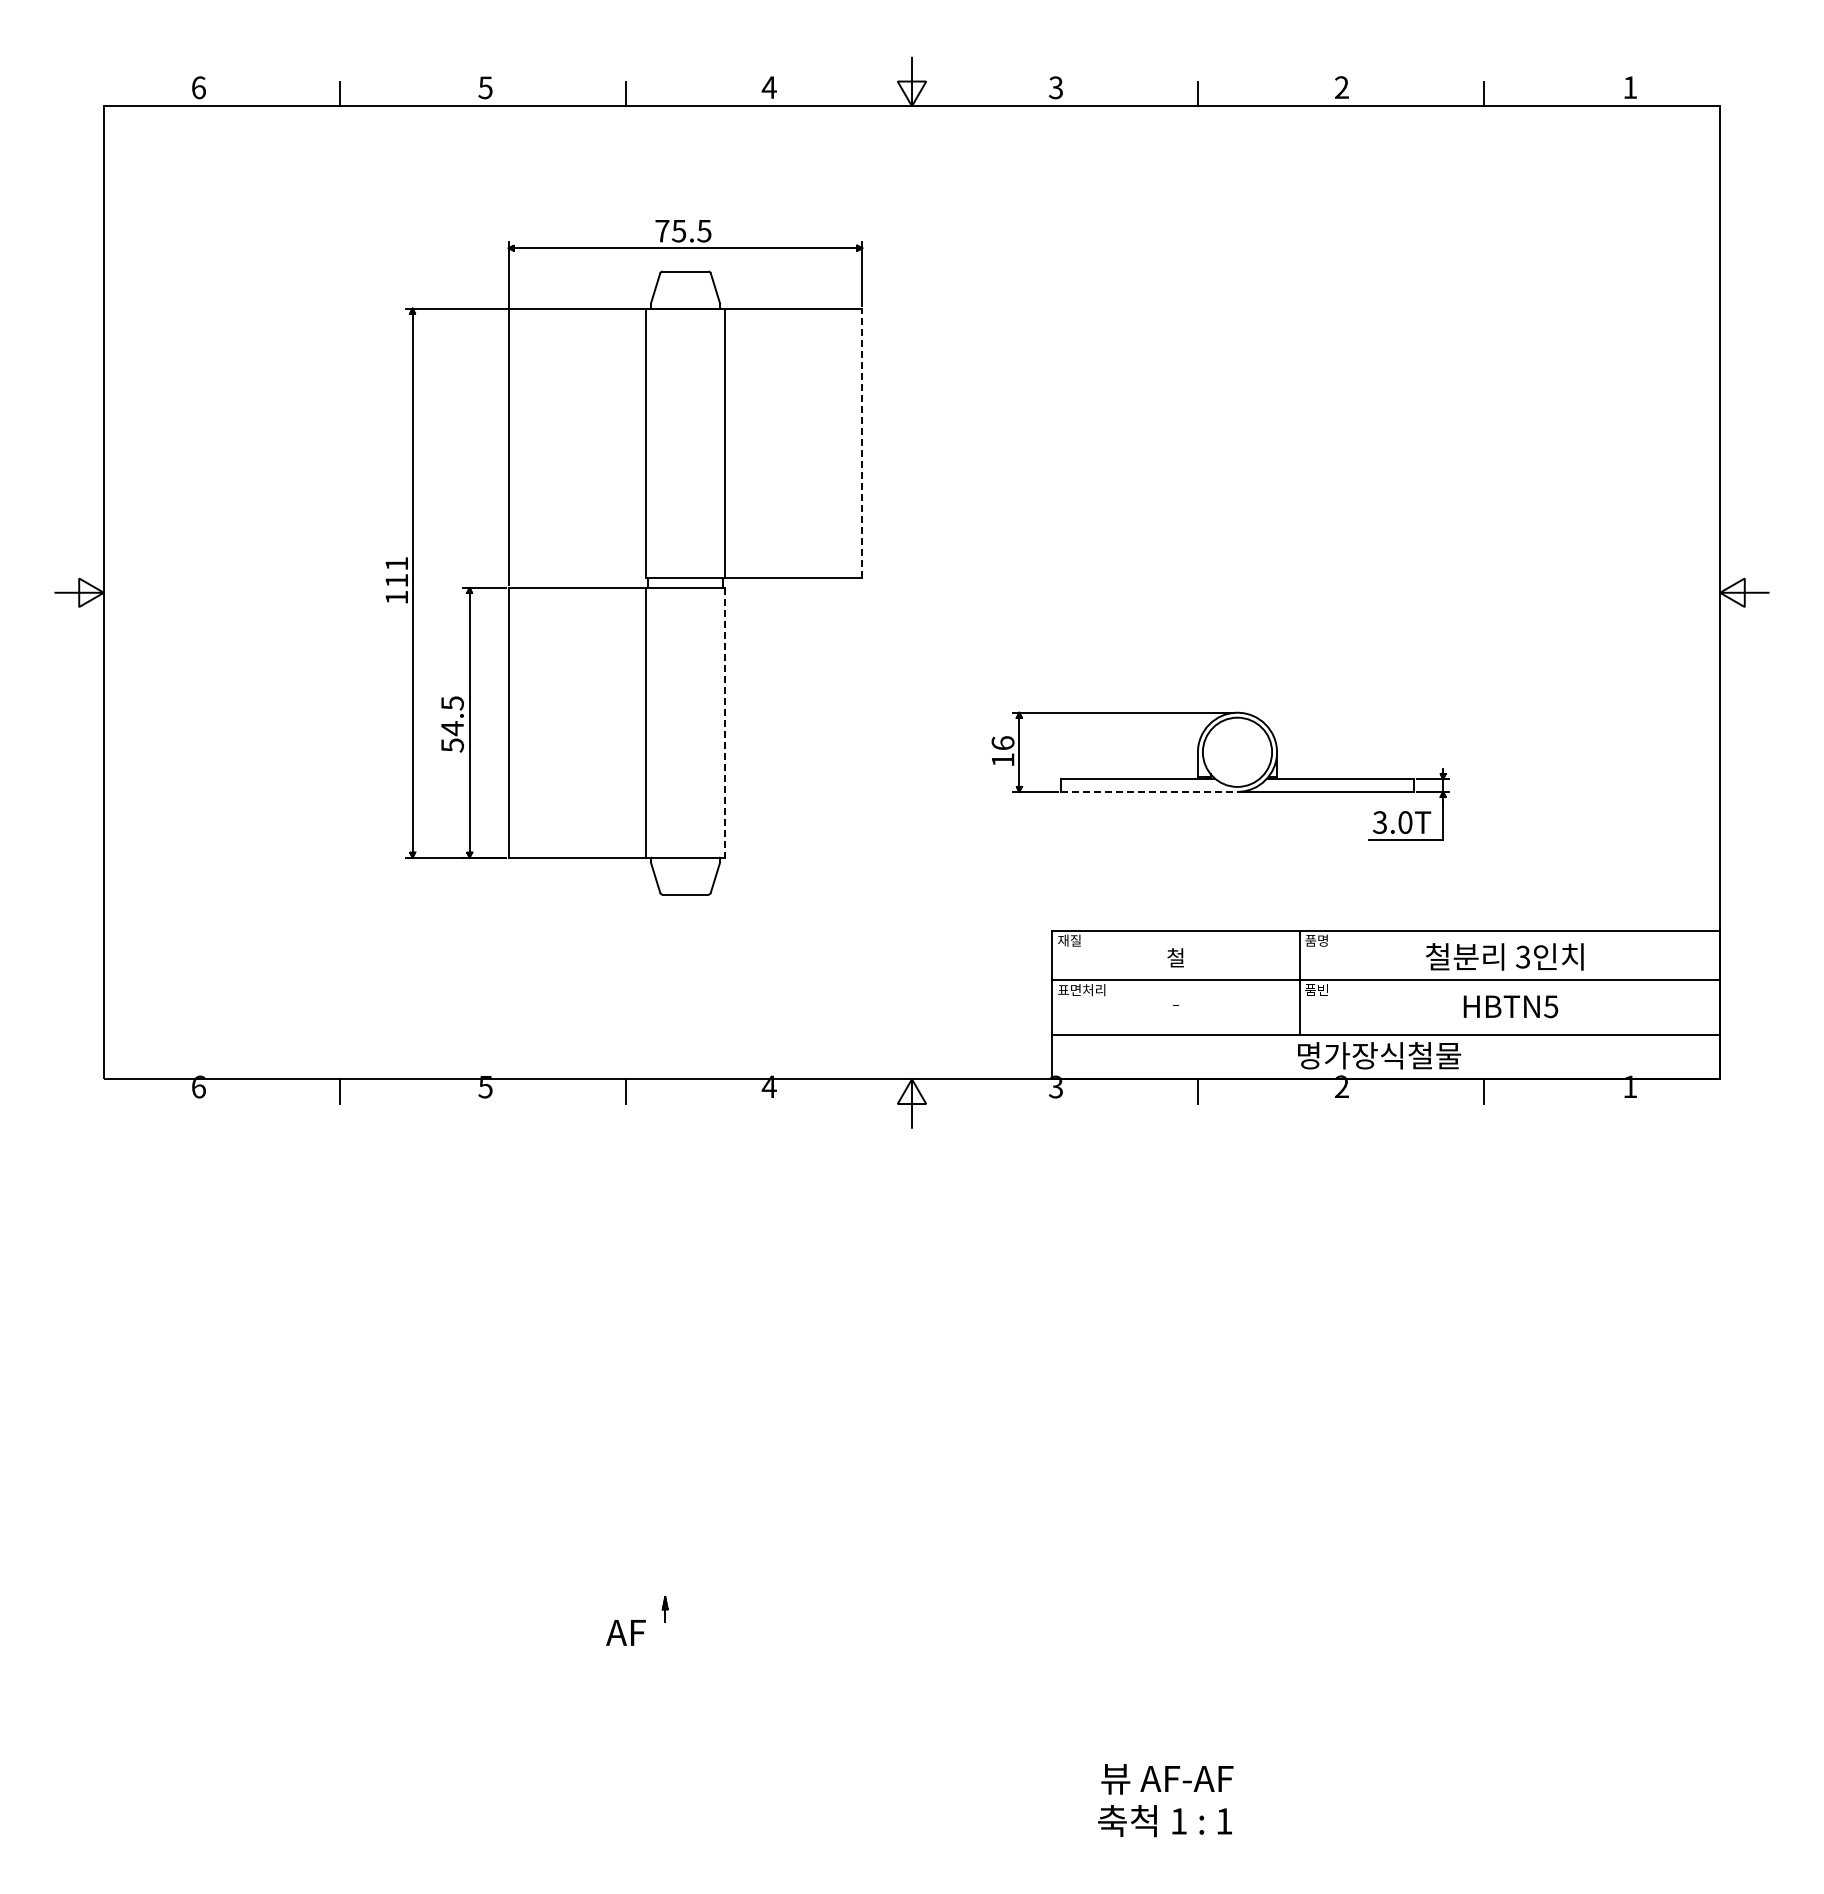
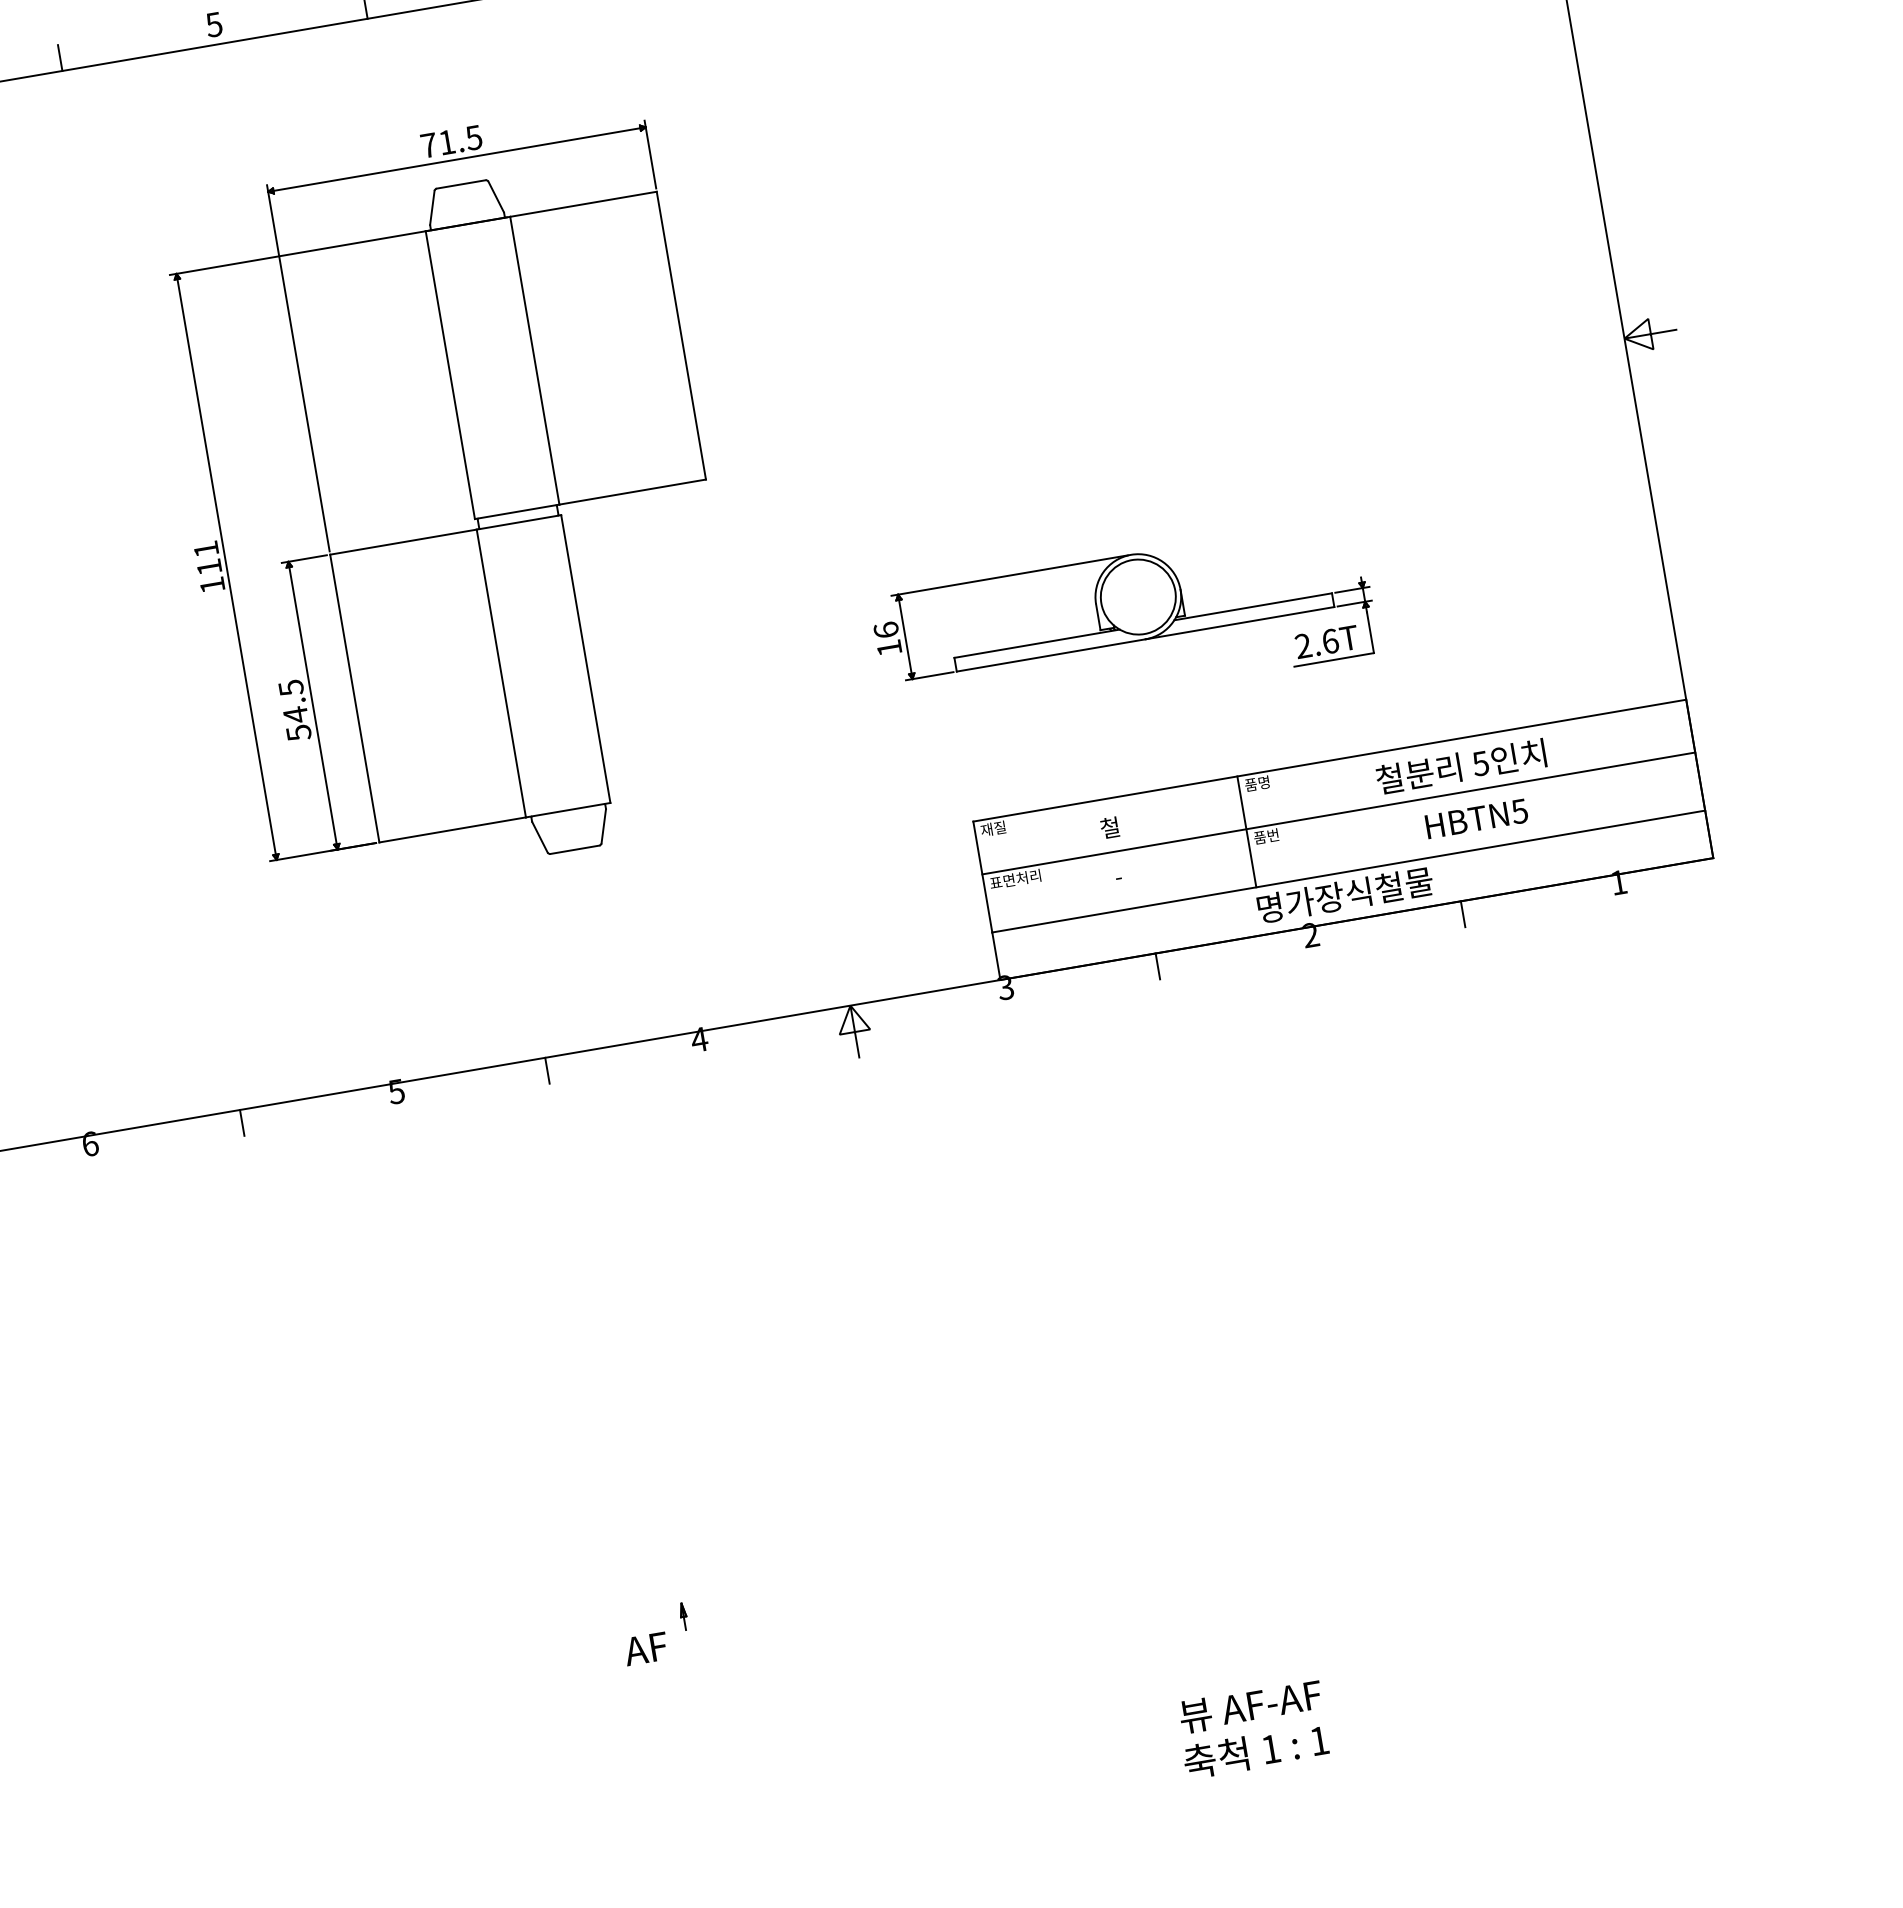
text: (679, 231) -> (447, 142), 75.5 -> 71.5
line: (862, 443) -> (681, 335), dashed -> solid
line: (725, 722) -> (586, 658), dashed -> solid
line: (1149, 791) -> (1051, 654), dashed -> solid
text: (1392, 822) -> (1316, 643), 3.0T -> 2.6T
text: (1523, 956) -> (1481, 762), 3 -> 5

